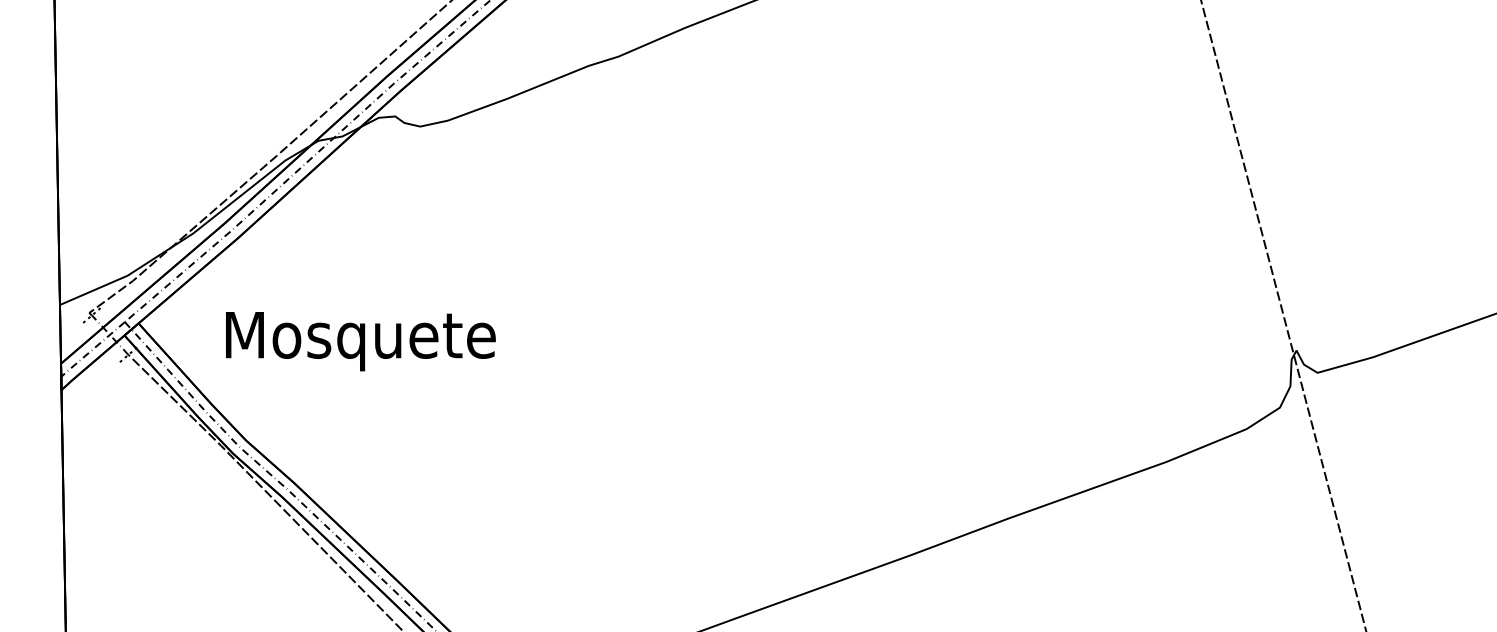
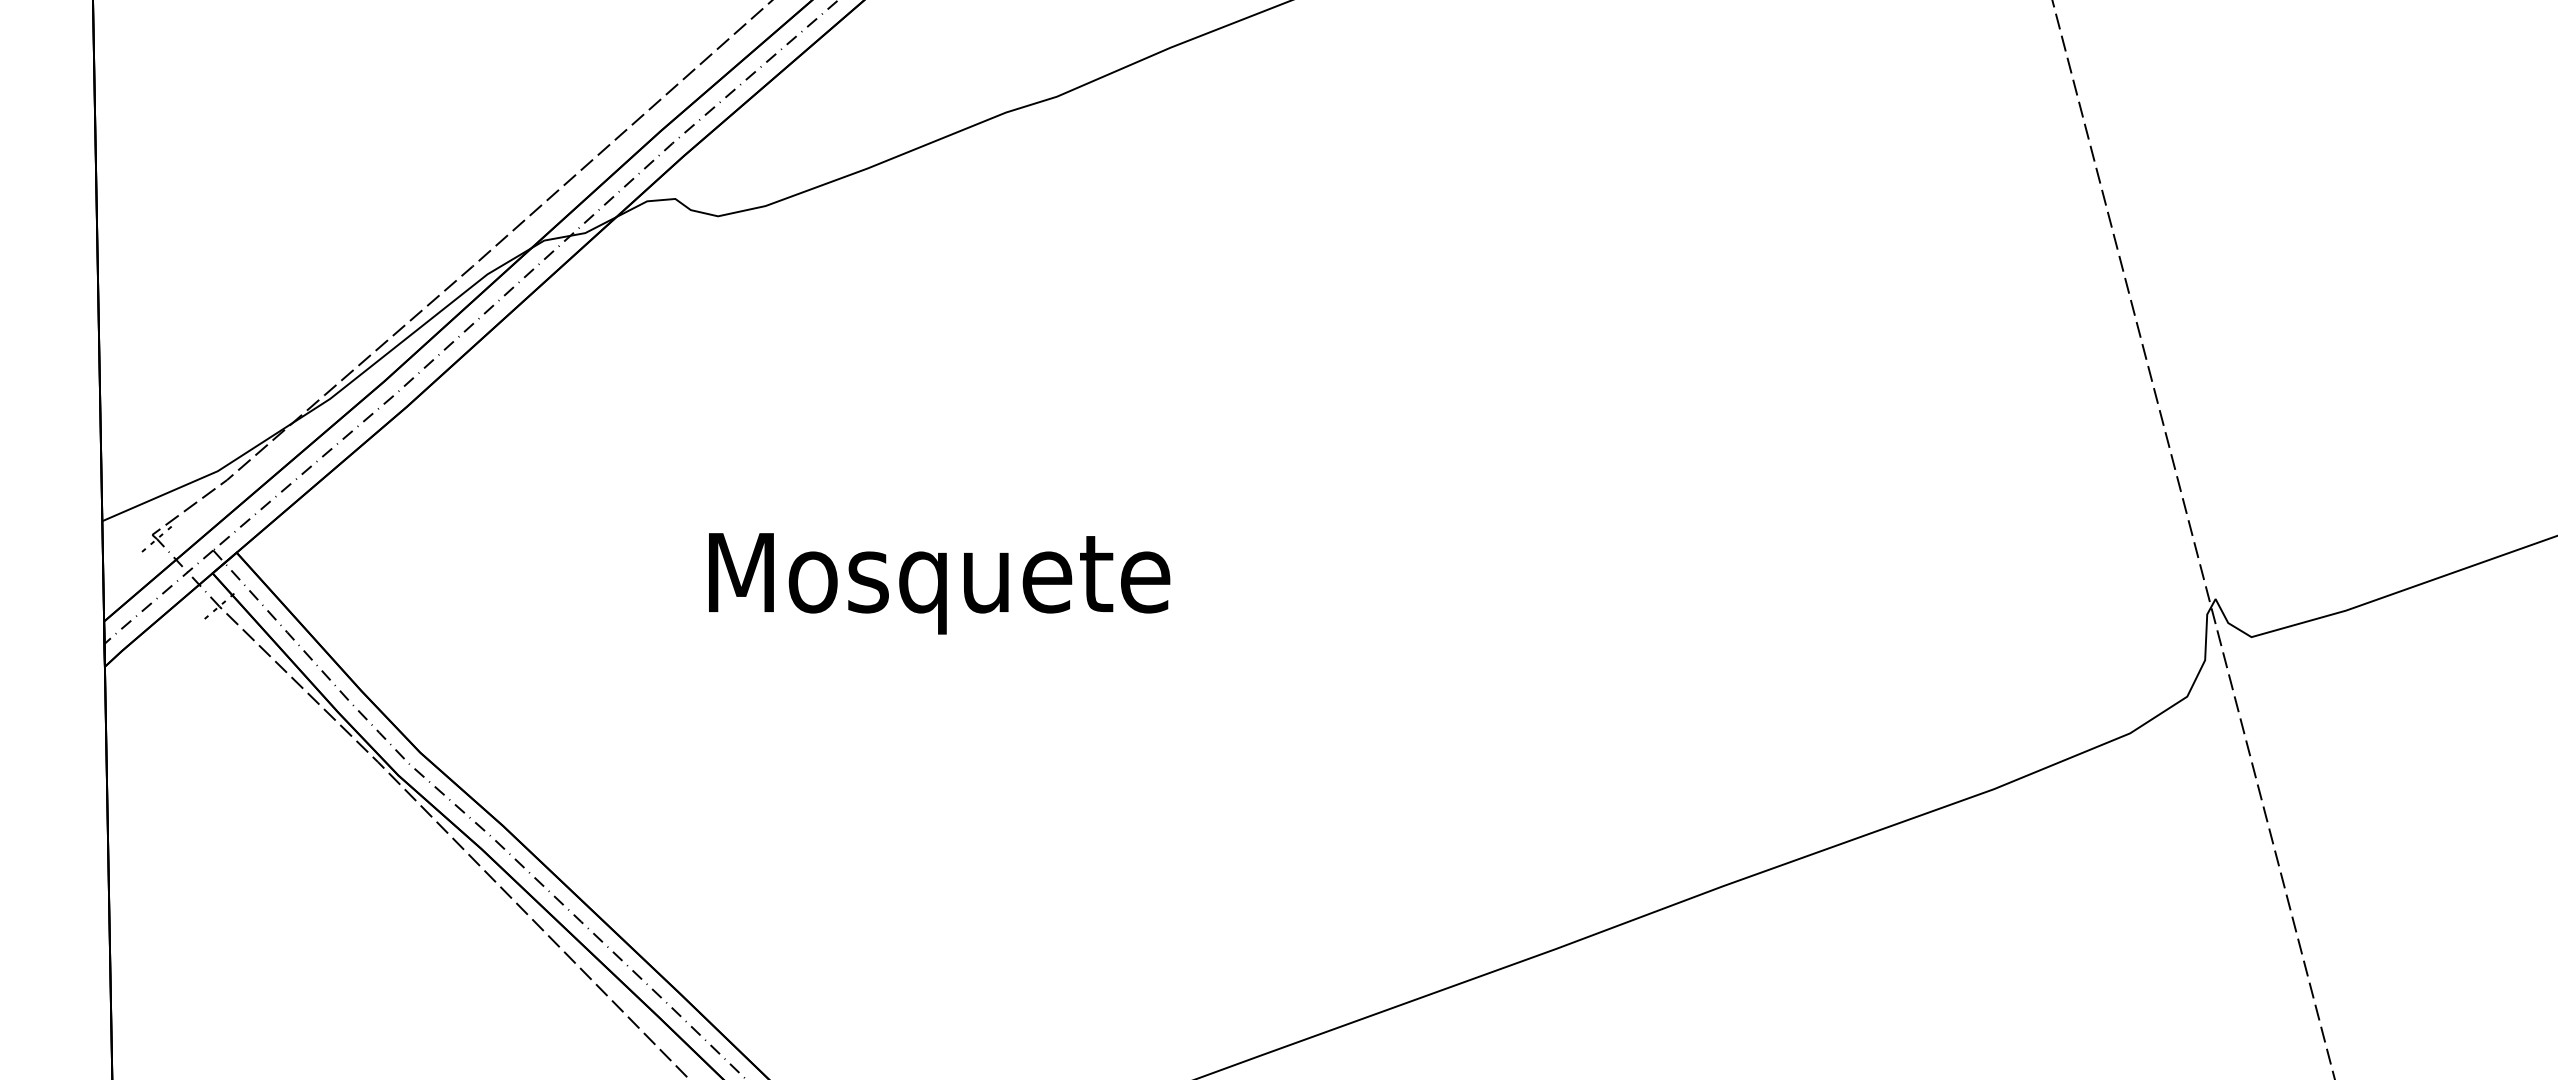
text: (360, 341) -> (938, 583), moved

